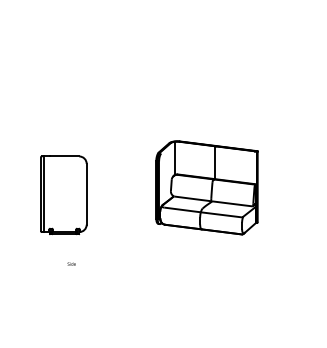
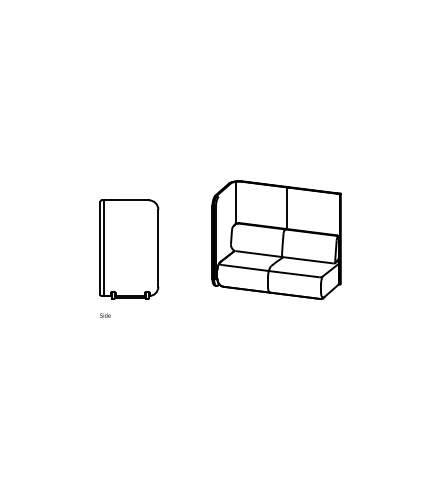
part: (63, 195) -> (129, 249), moved
text: (71, 264) -> (105, 315), moved

